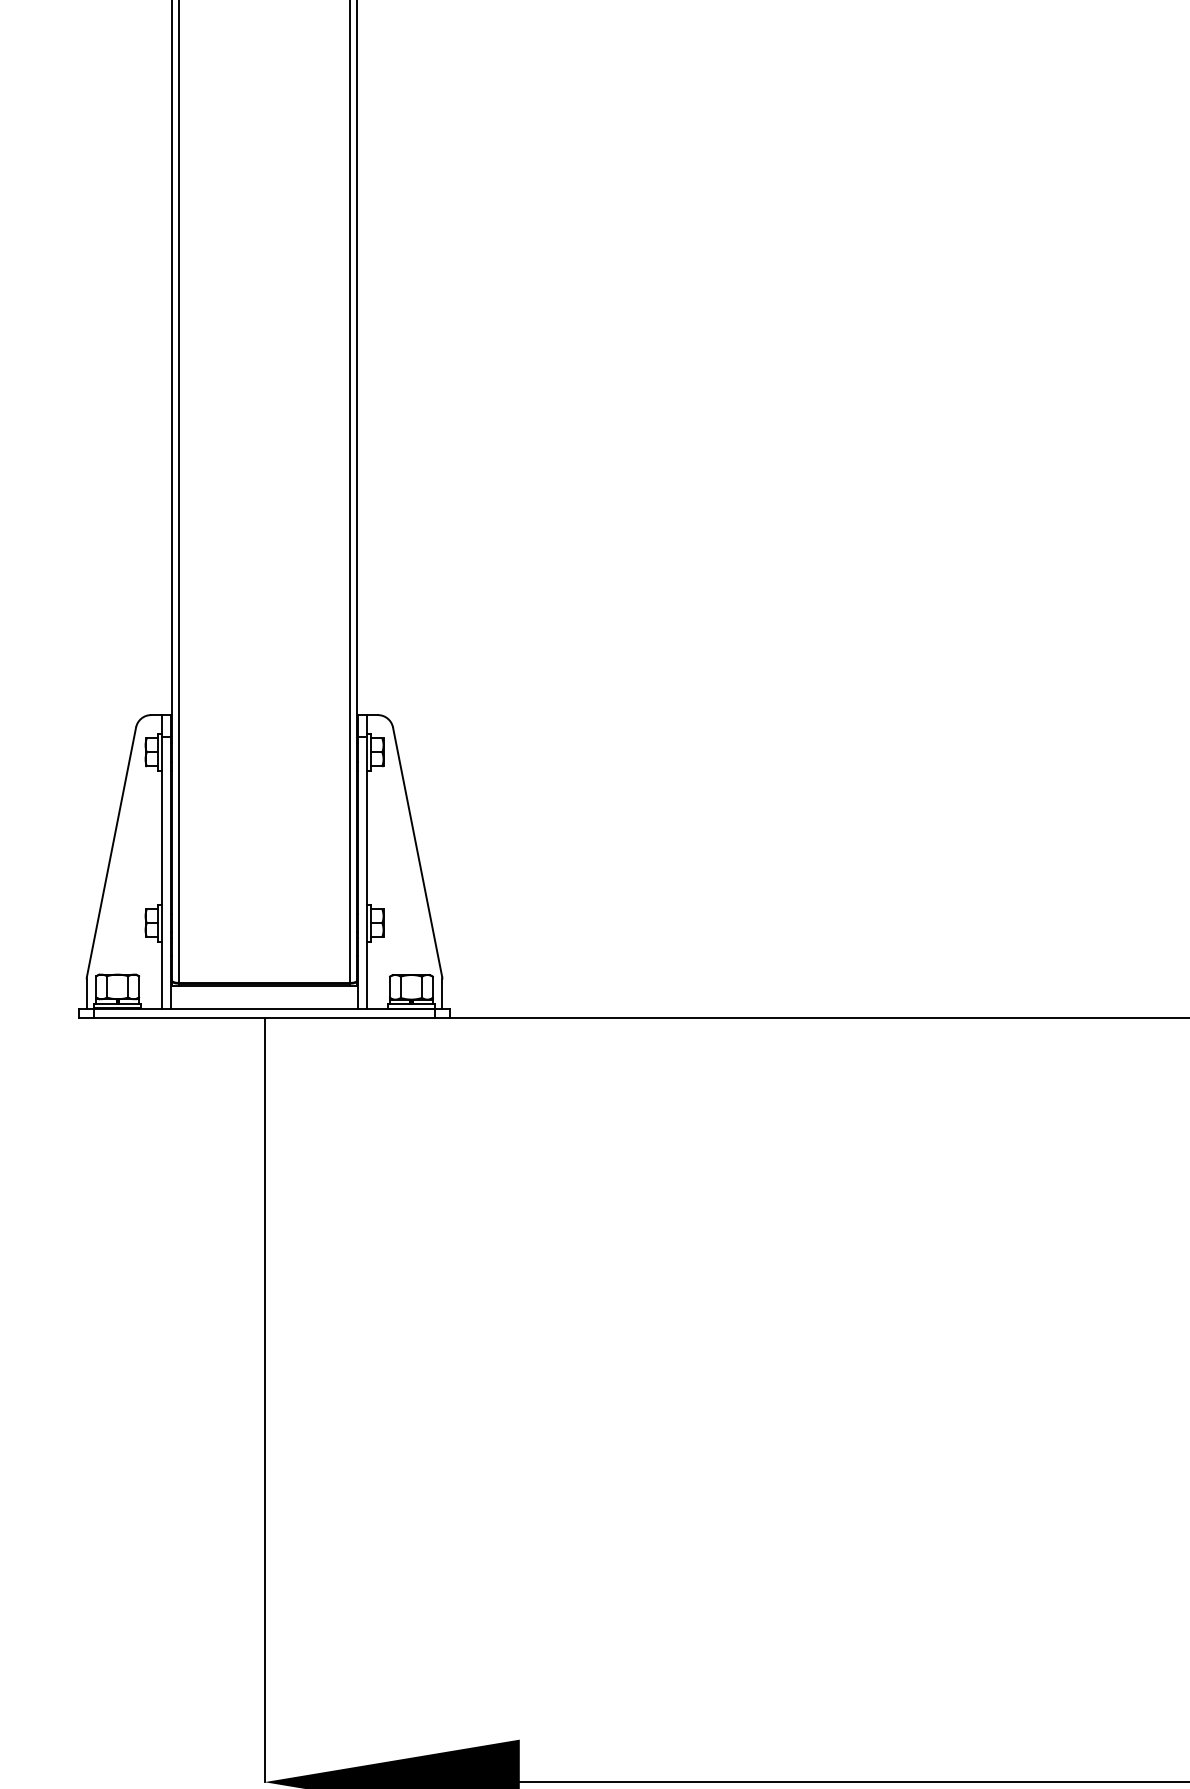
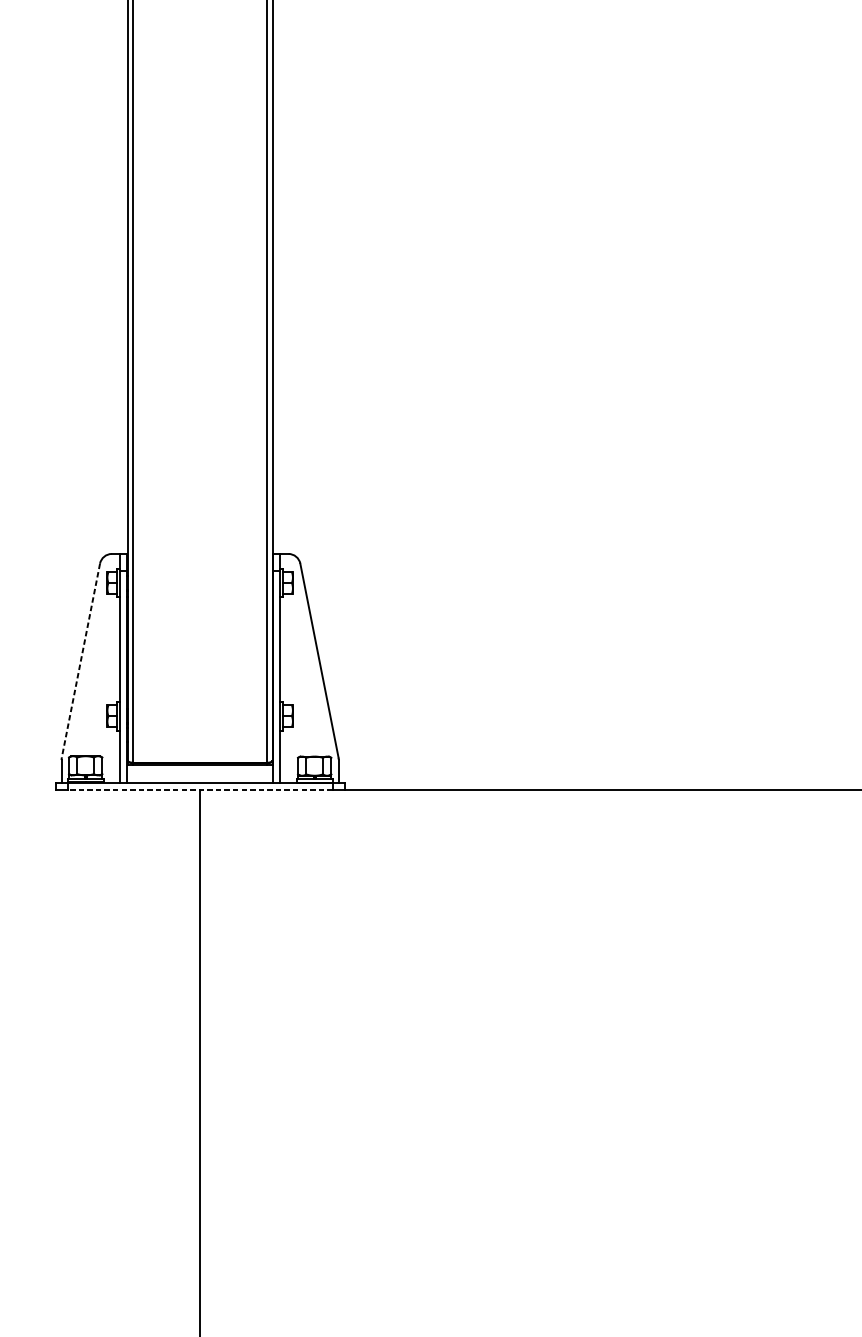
line: (111, 852) -> (80, 661), solid -> dashed
line: (264, 1018) -> (200, 790), solid -> dashed

